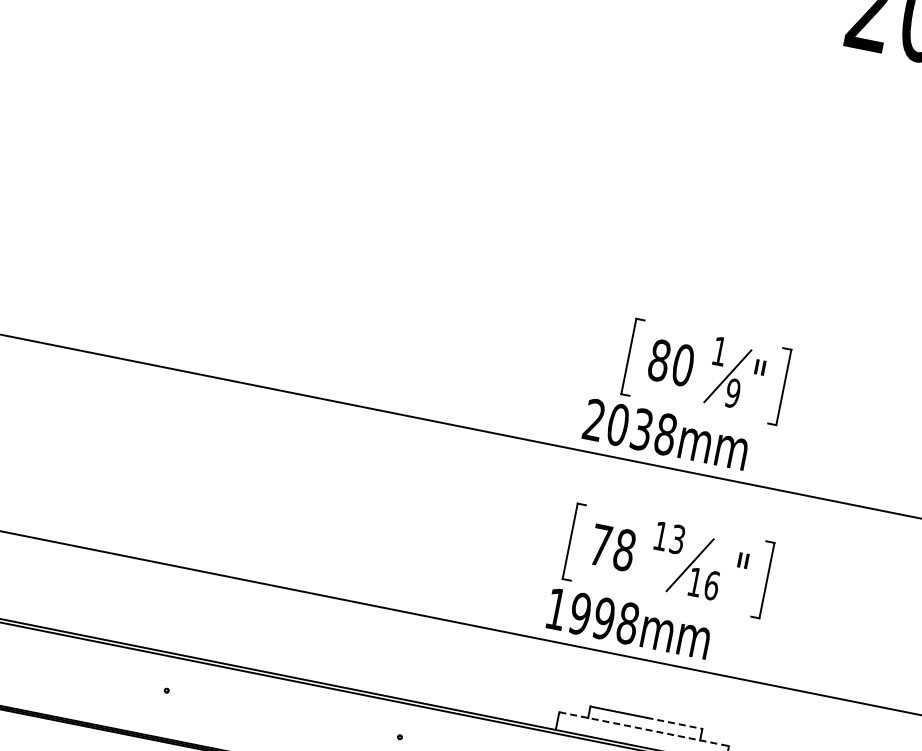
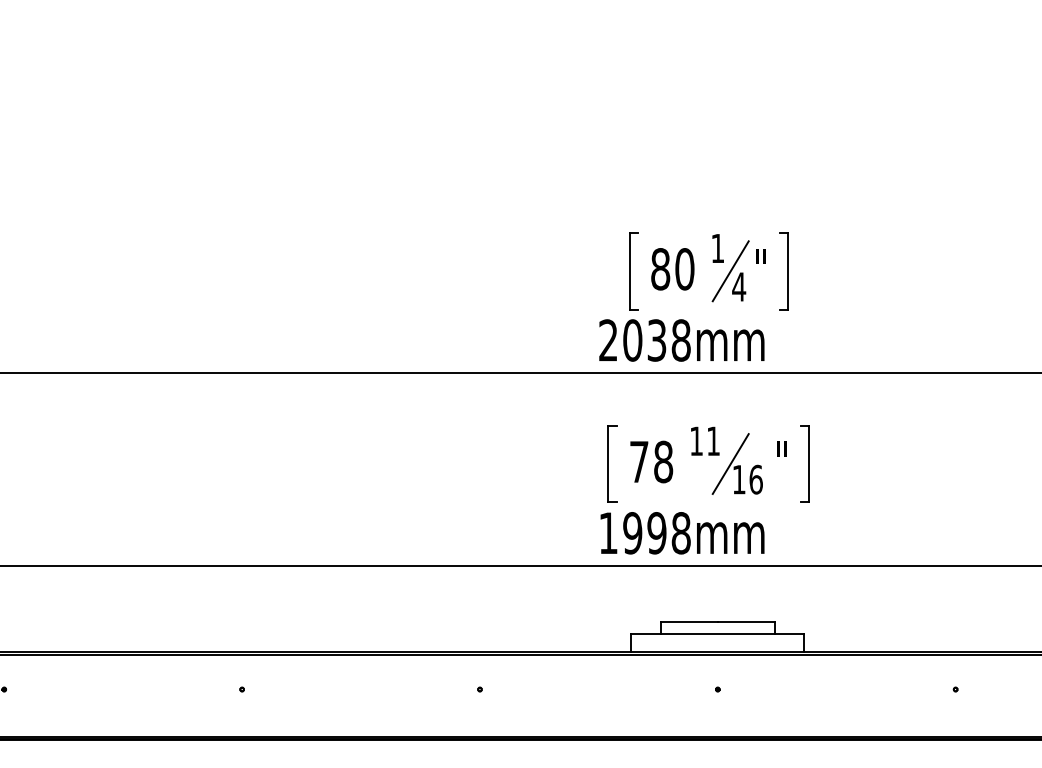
text: (733, 392) -> (739, 286), 9 -> 4
text: (677, 539) -> (713, 441), 13 -> 11
line: (674, 723) -> (746, 622), dashed -> solid
line: (644, 729) -> (718, 633), dashed -> solid

